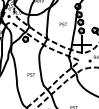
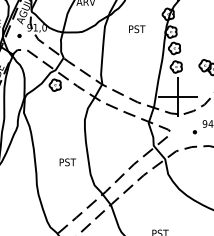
text: (62, 24) -> (135, 29), moved

